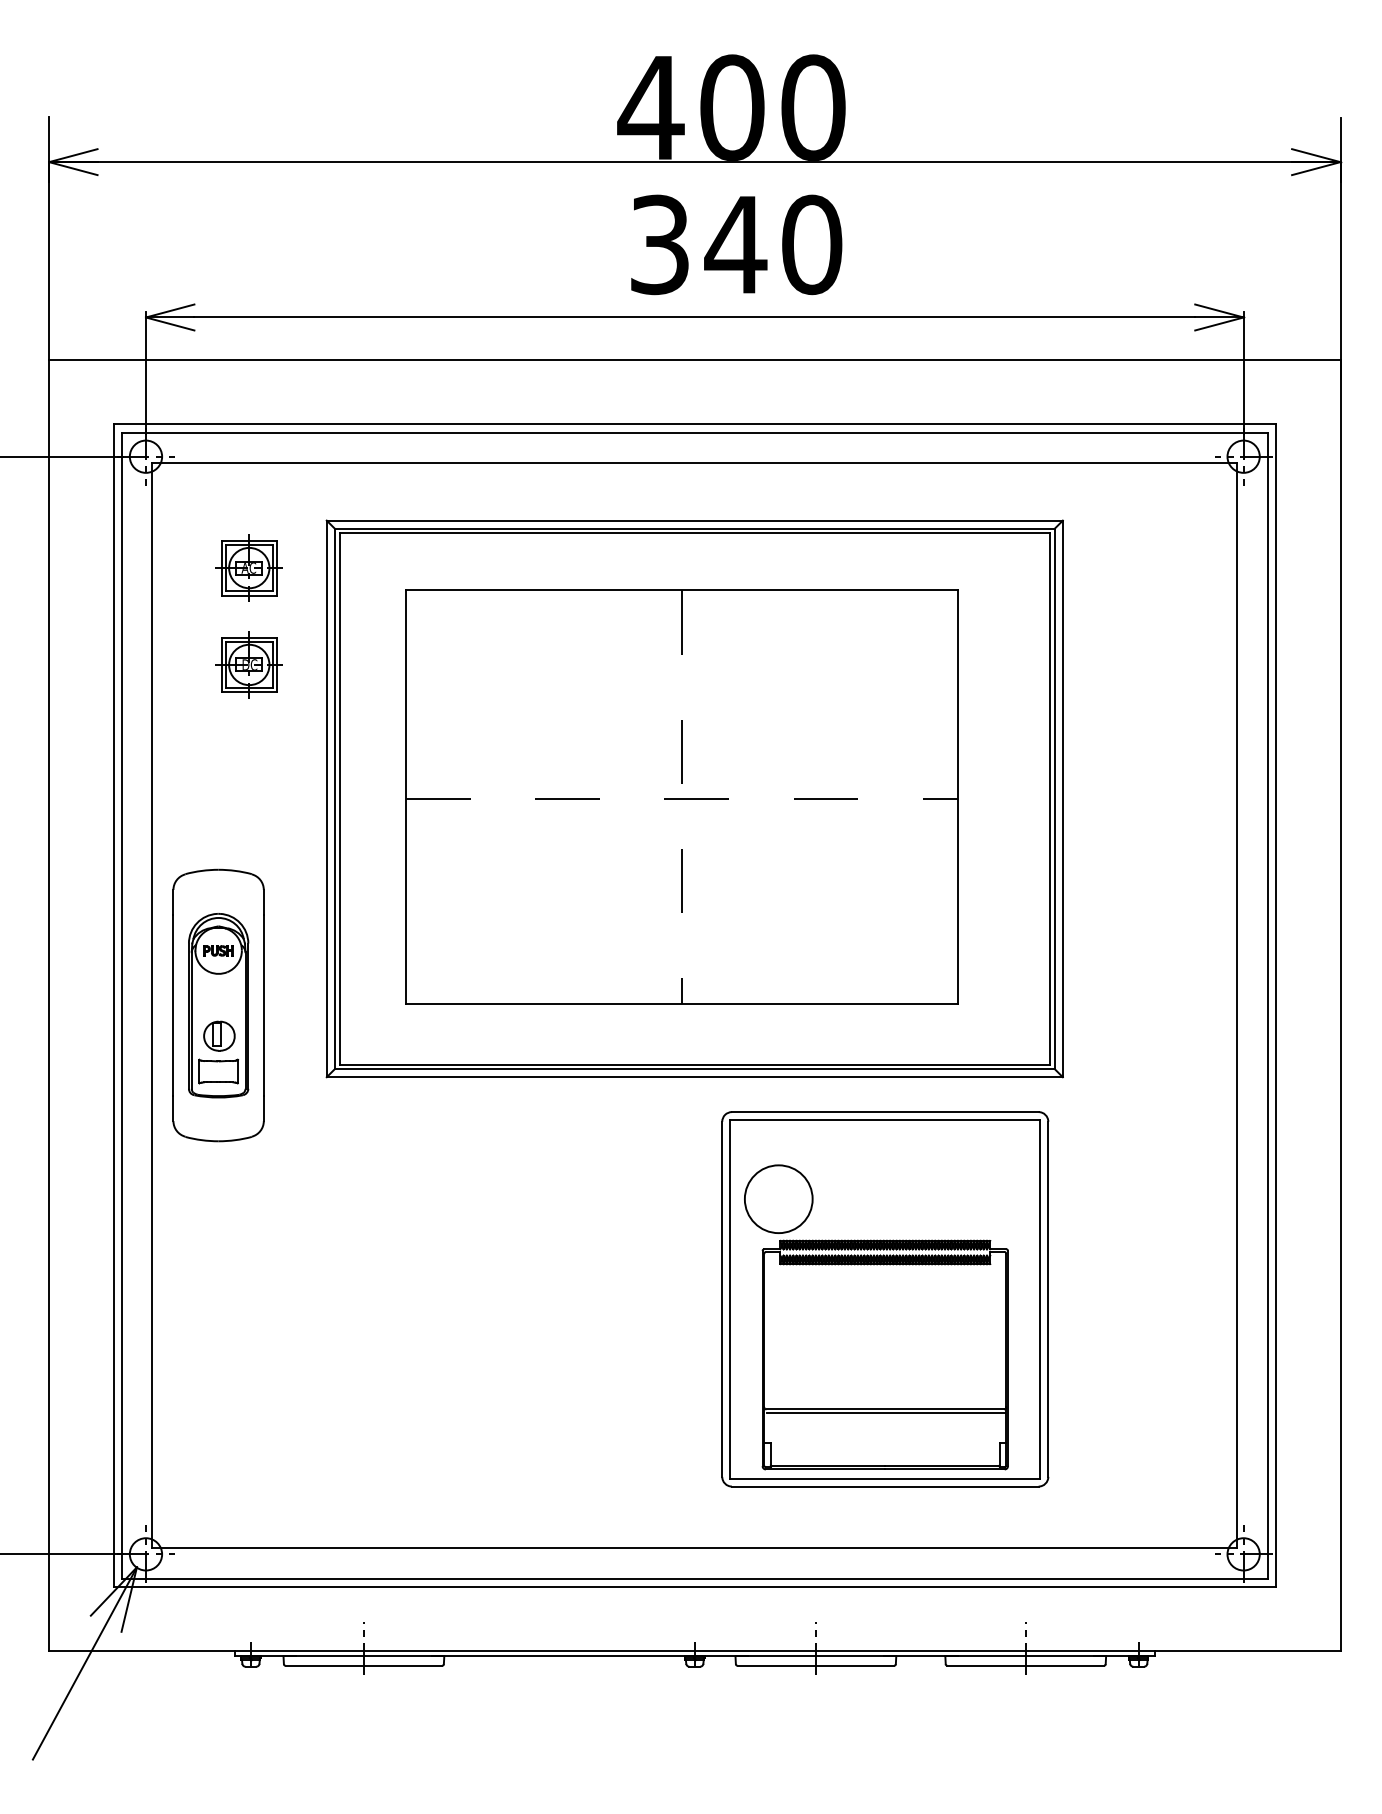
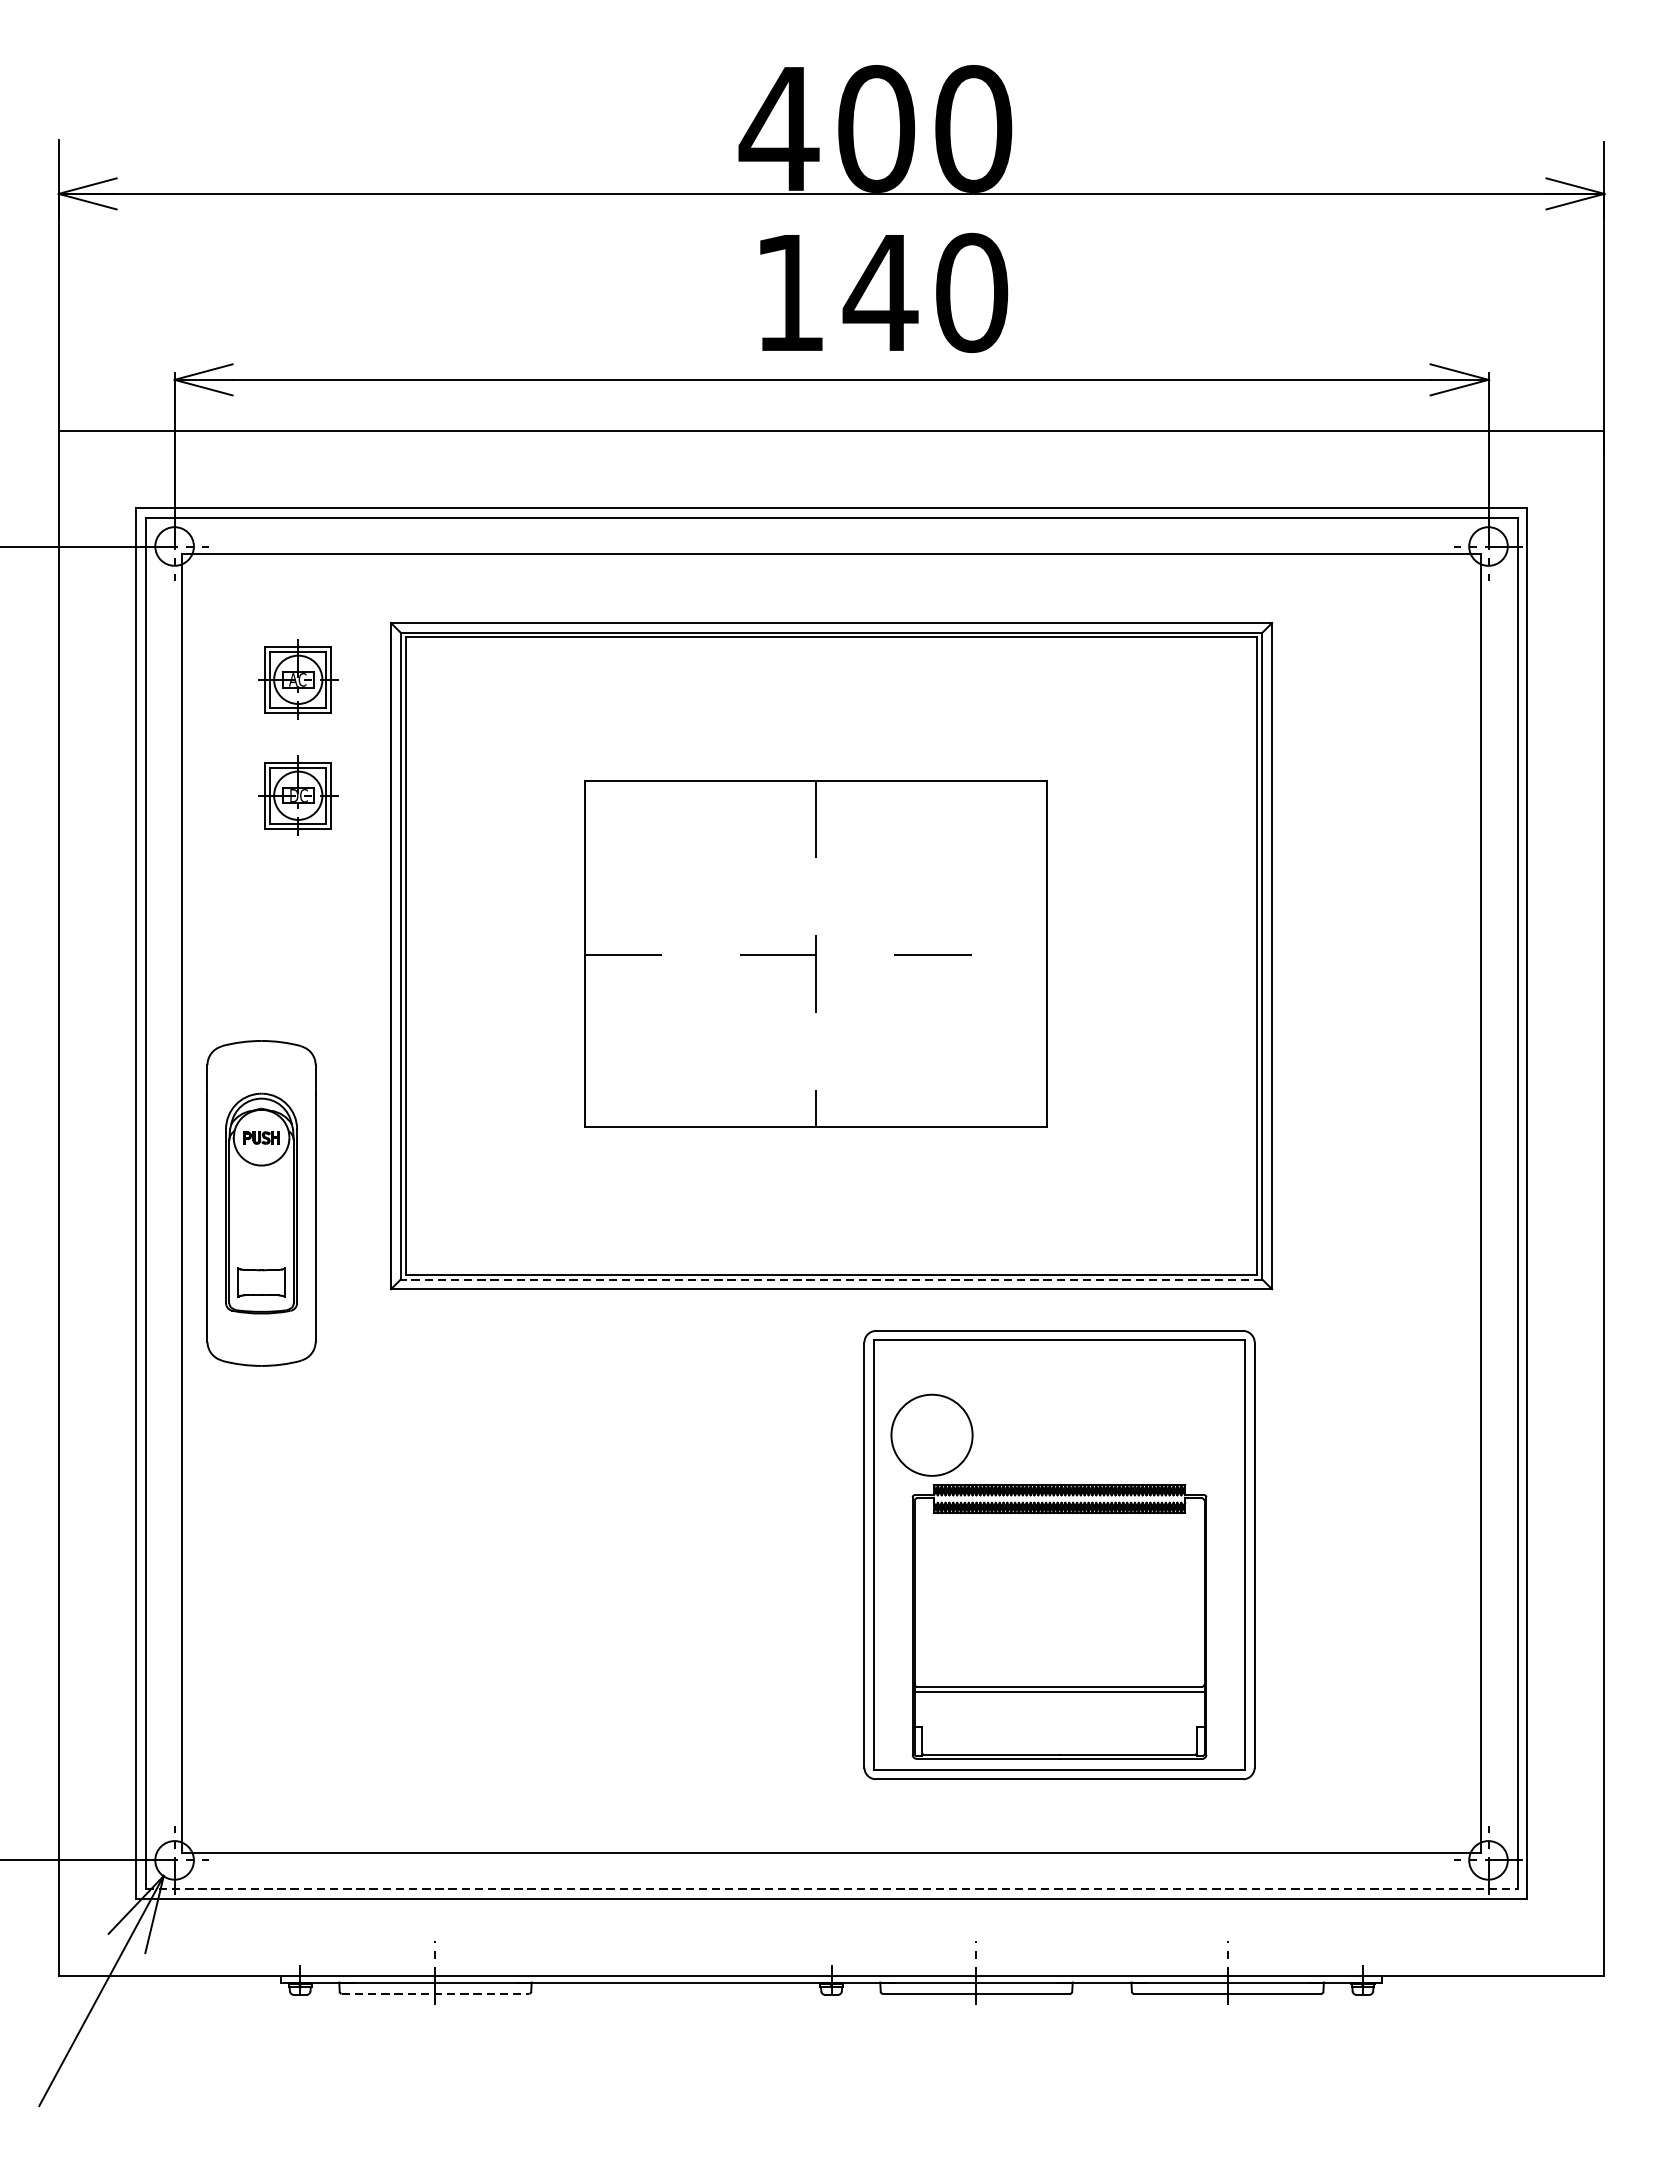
text: (659, 244) -> (789, 292), 340 -> 140
part: (681, 796) -> (815, 953), size x0.7
part: (219, 1035) -> (262, 1239), removed
line: (694, 1069) -> (831, 1280), solid -> dashed
line: (695, 1578) -> (832, 1889), solid -> dashed
line: (364, 1665) -> (436, 1993), solid -> dashed

